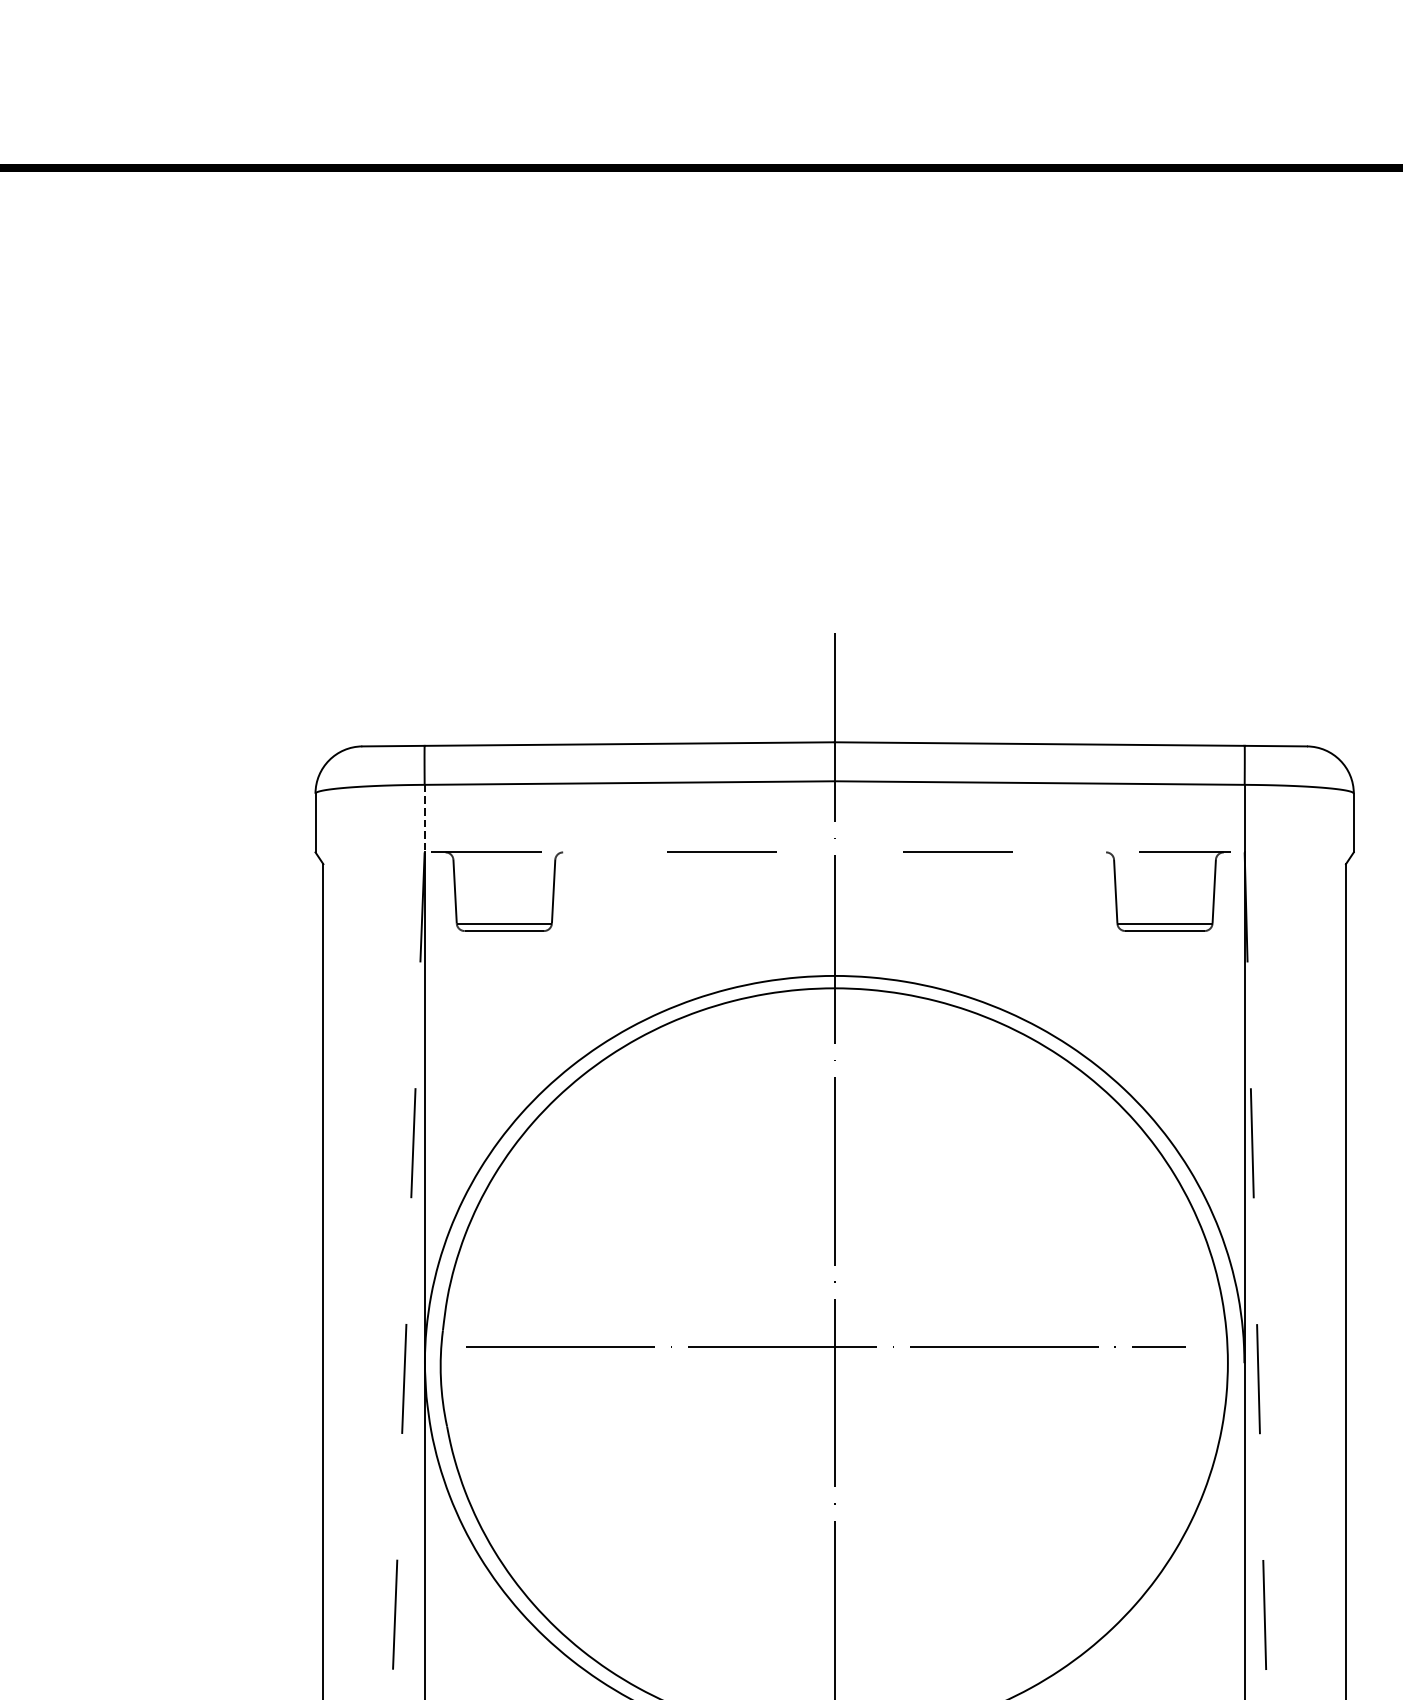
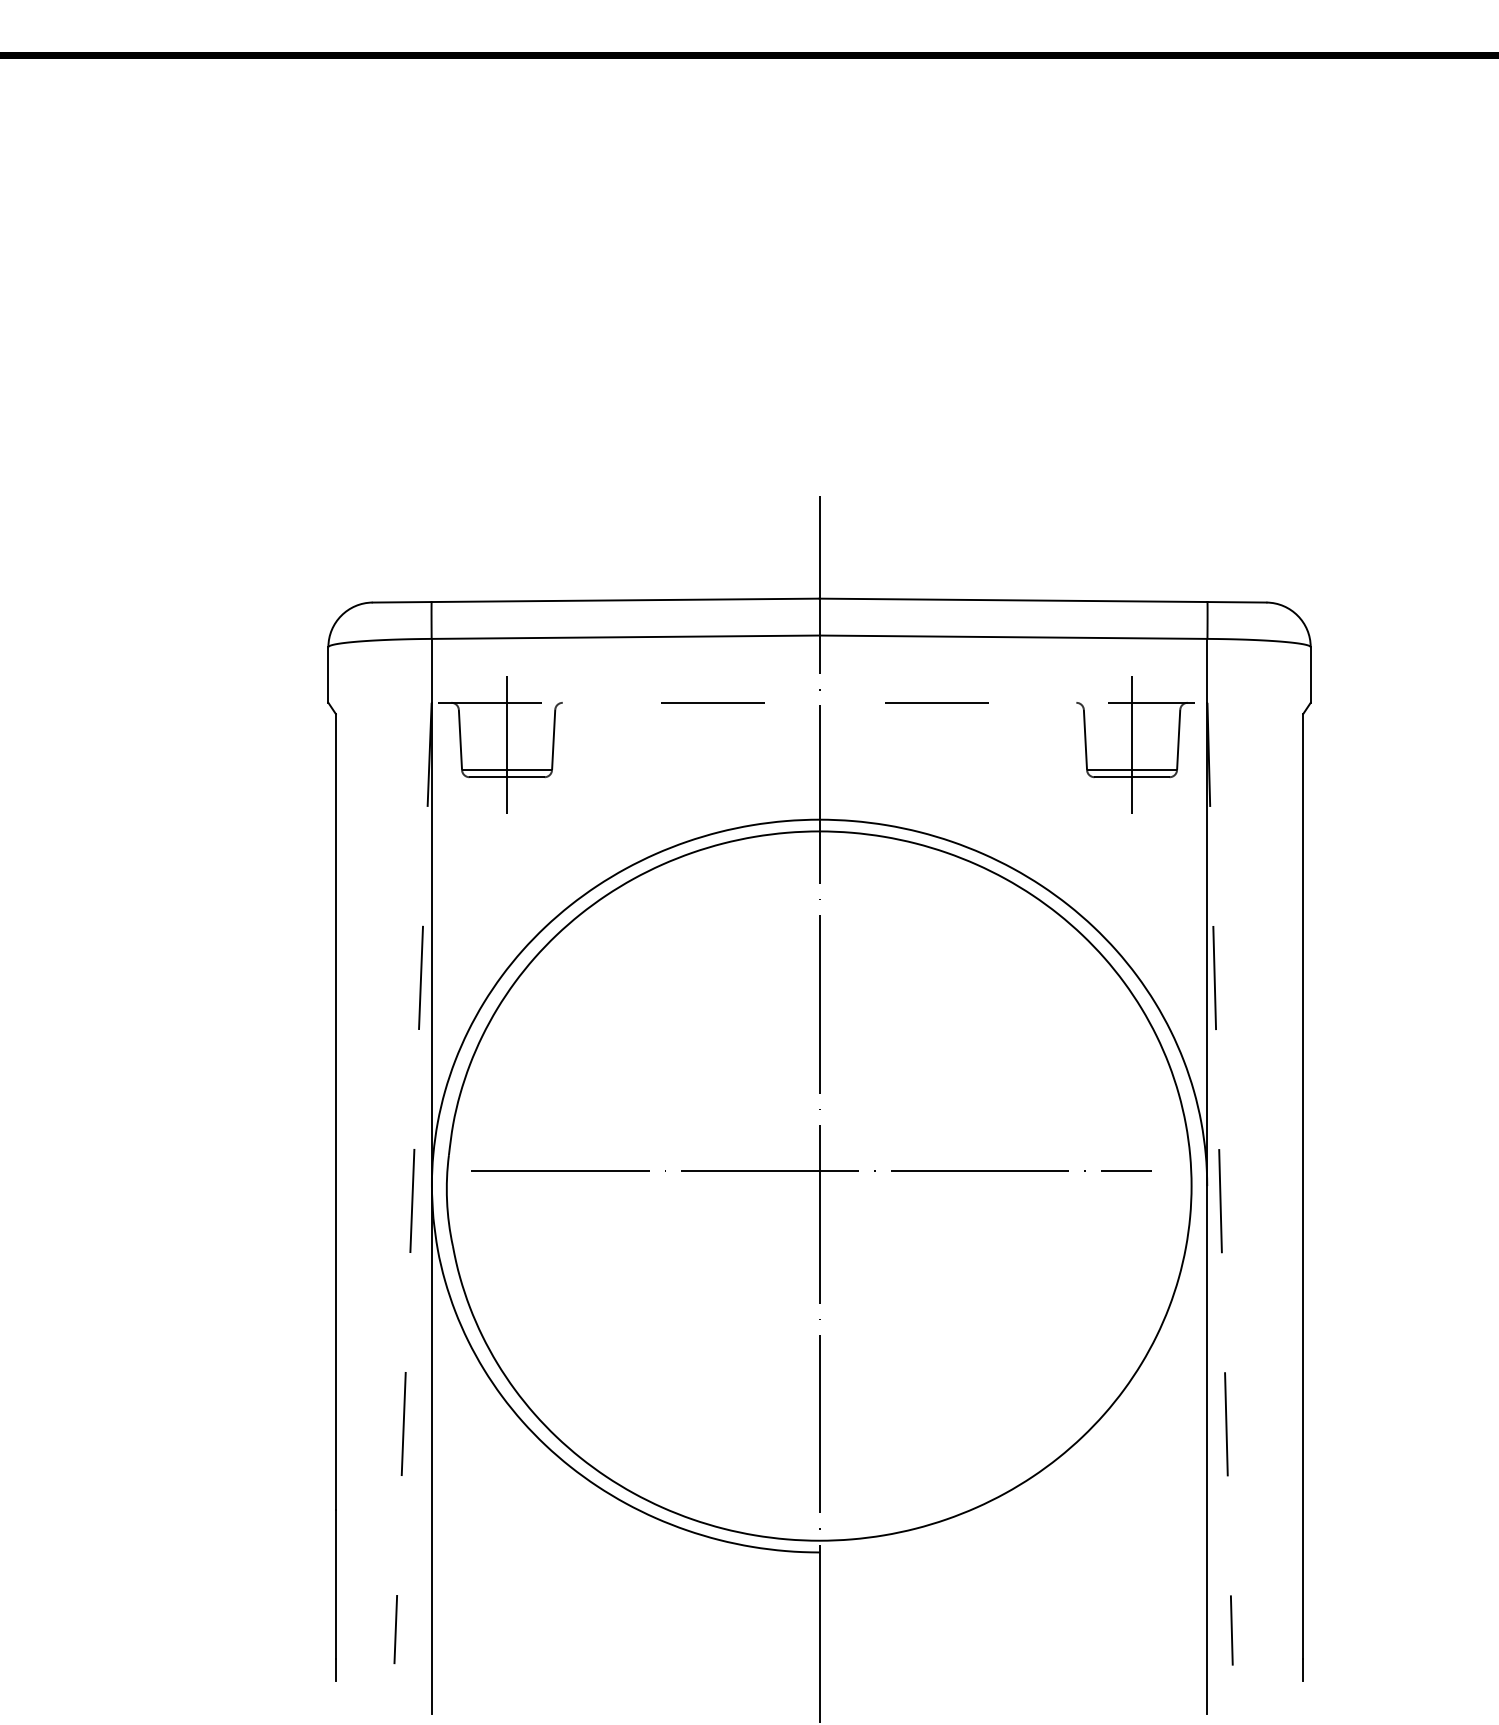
line: (424, 818) -> (431, 670), dashed -> solid
line: (504, 896) -> (507, 744), added
line: (1165, 896) -> (1132, 744), added

